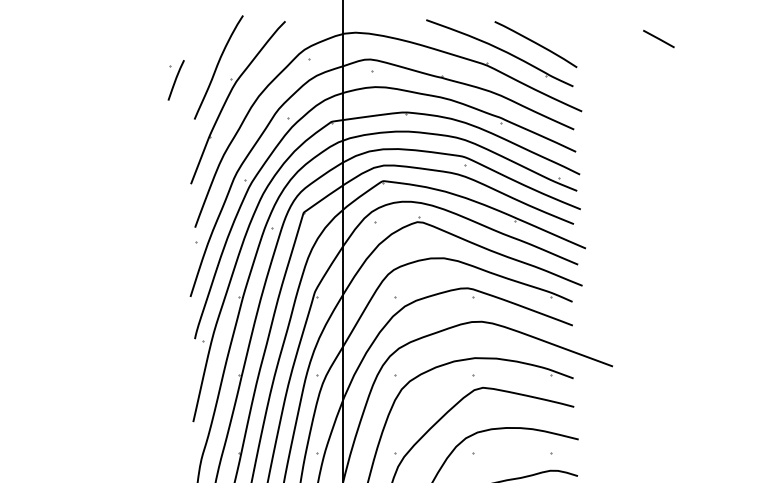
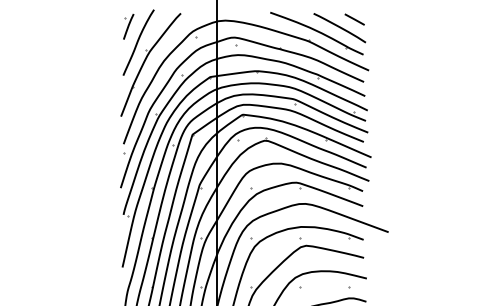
line: (658, 38) -> (354, 19), moved
part: (175, 79) -> (128, 26), moved

